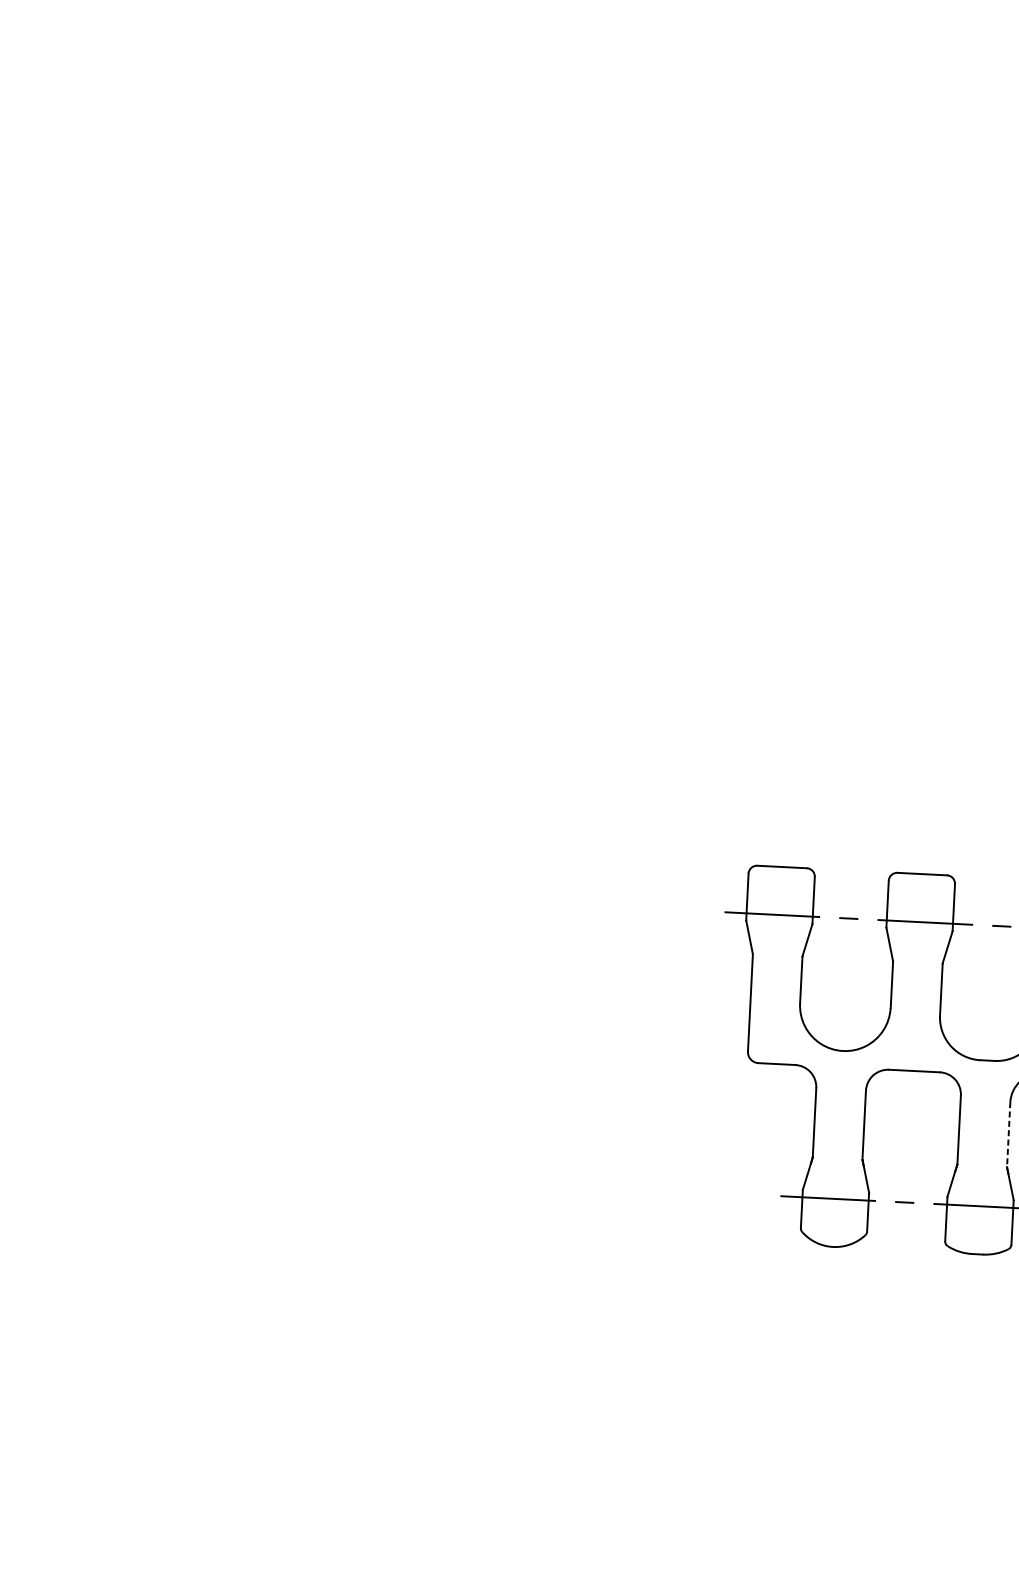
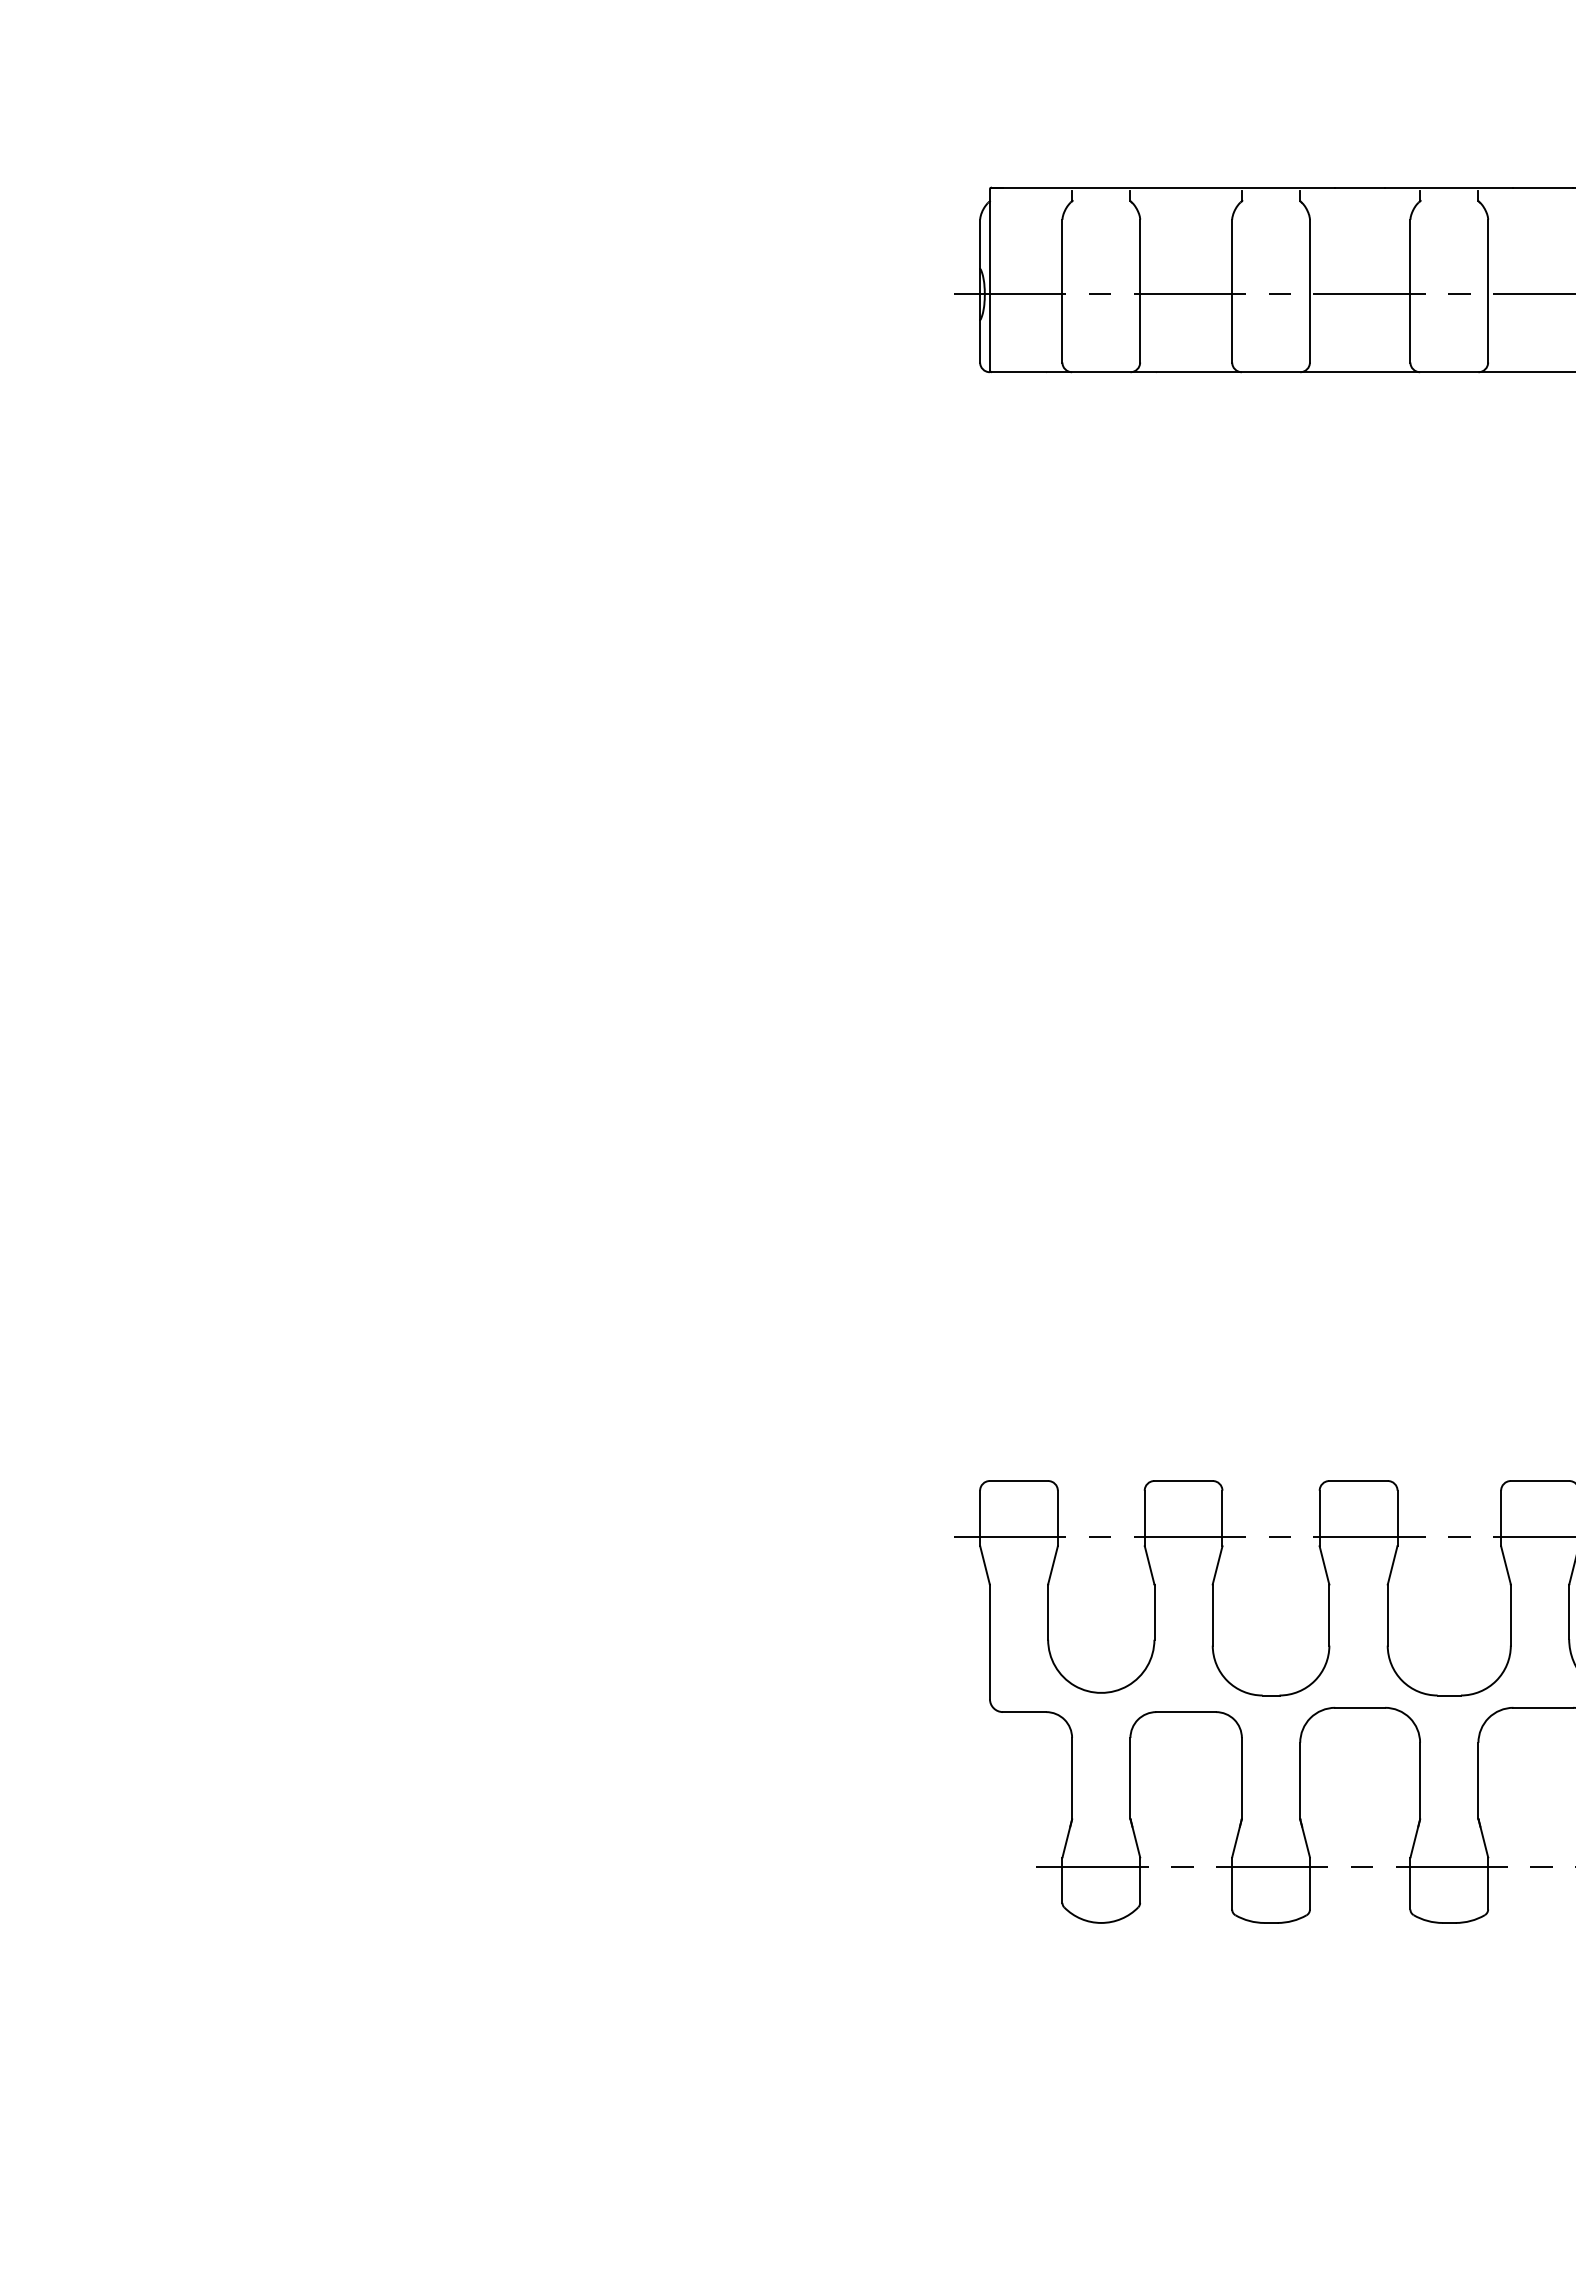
line: (1008, 1134) -> (1300, 1780), dashed -> solid

